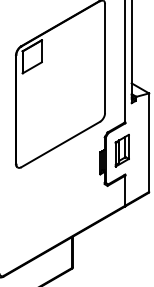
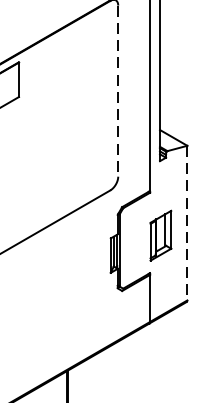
line: (105, 58) -> (118, 91), solid -> dashed
line: (149, 143) -> (187, 224), solid -> dashed
part: (121, 150) -> (159, 235), moved

